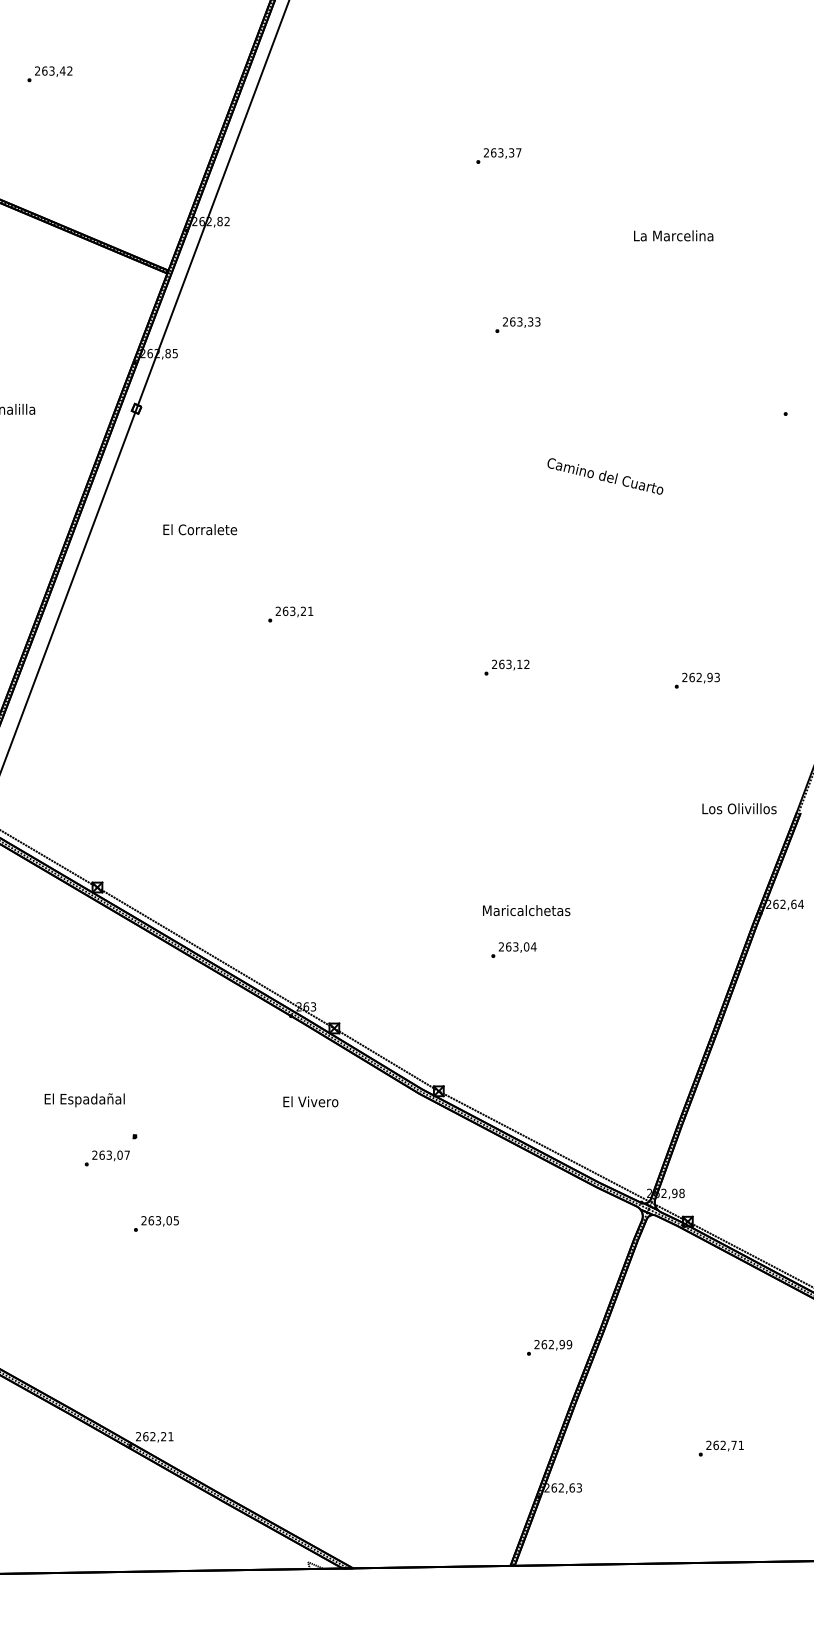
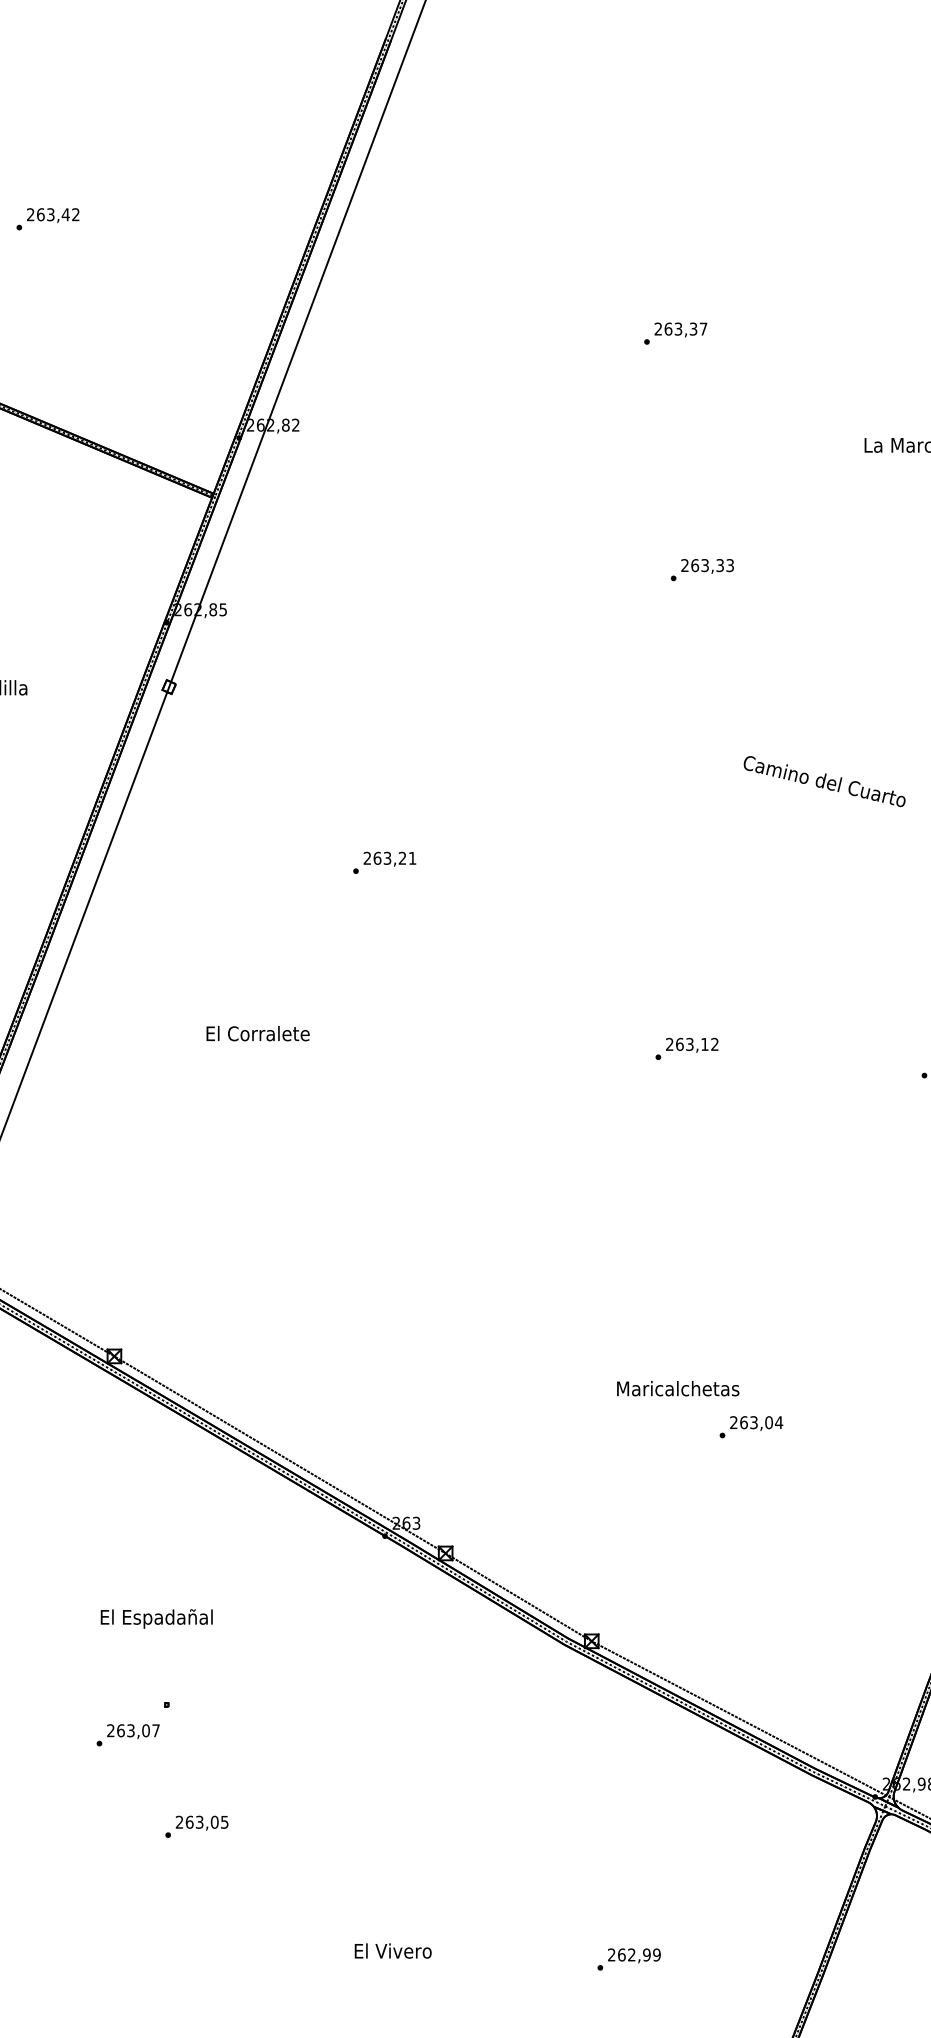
text: (200, 529) -> (258, 1033), moved
text: (290, 614) -> (384, 862), moved
text: (526, 910) -> (677, 1388), moved
text: (513, 949) -> (750, 1426), moved
text: (84, 1100) -> (156, 1619), moved
text: (310, 1101) -> (392, 1950), moved
text: (549, 1347) -> (629, 1959), moved

